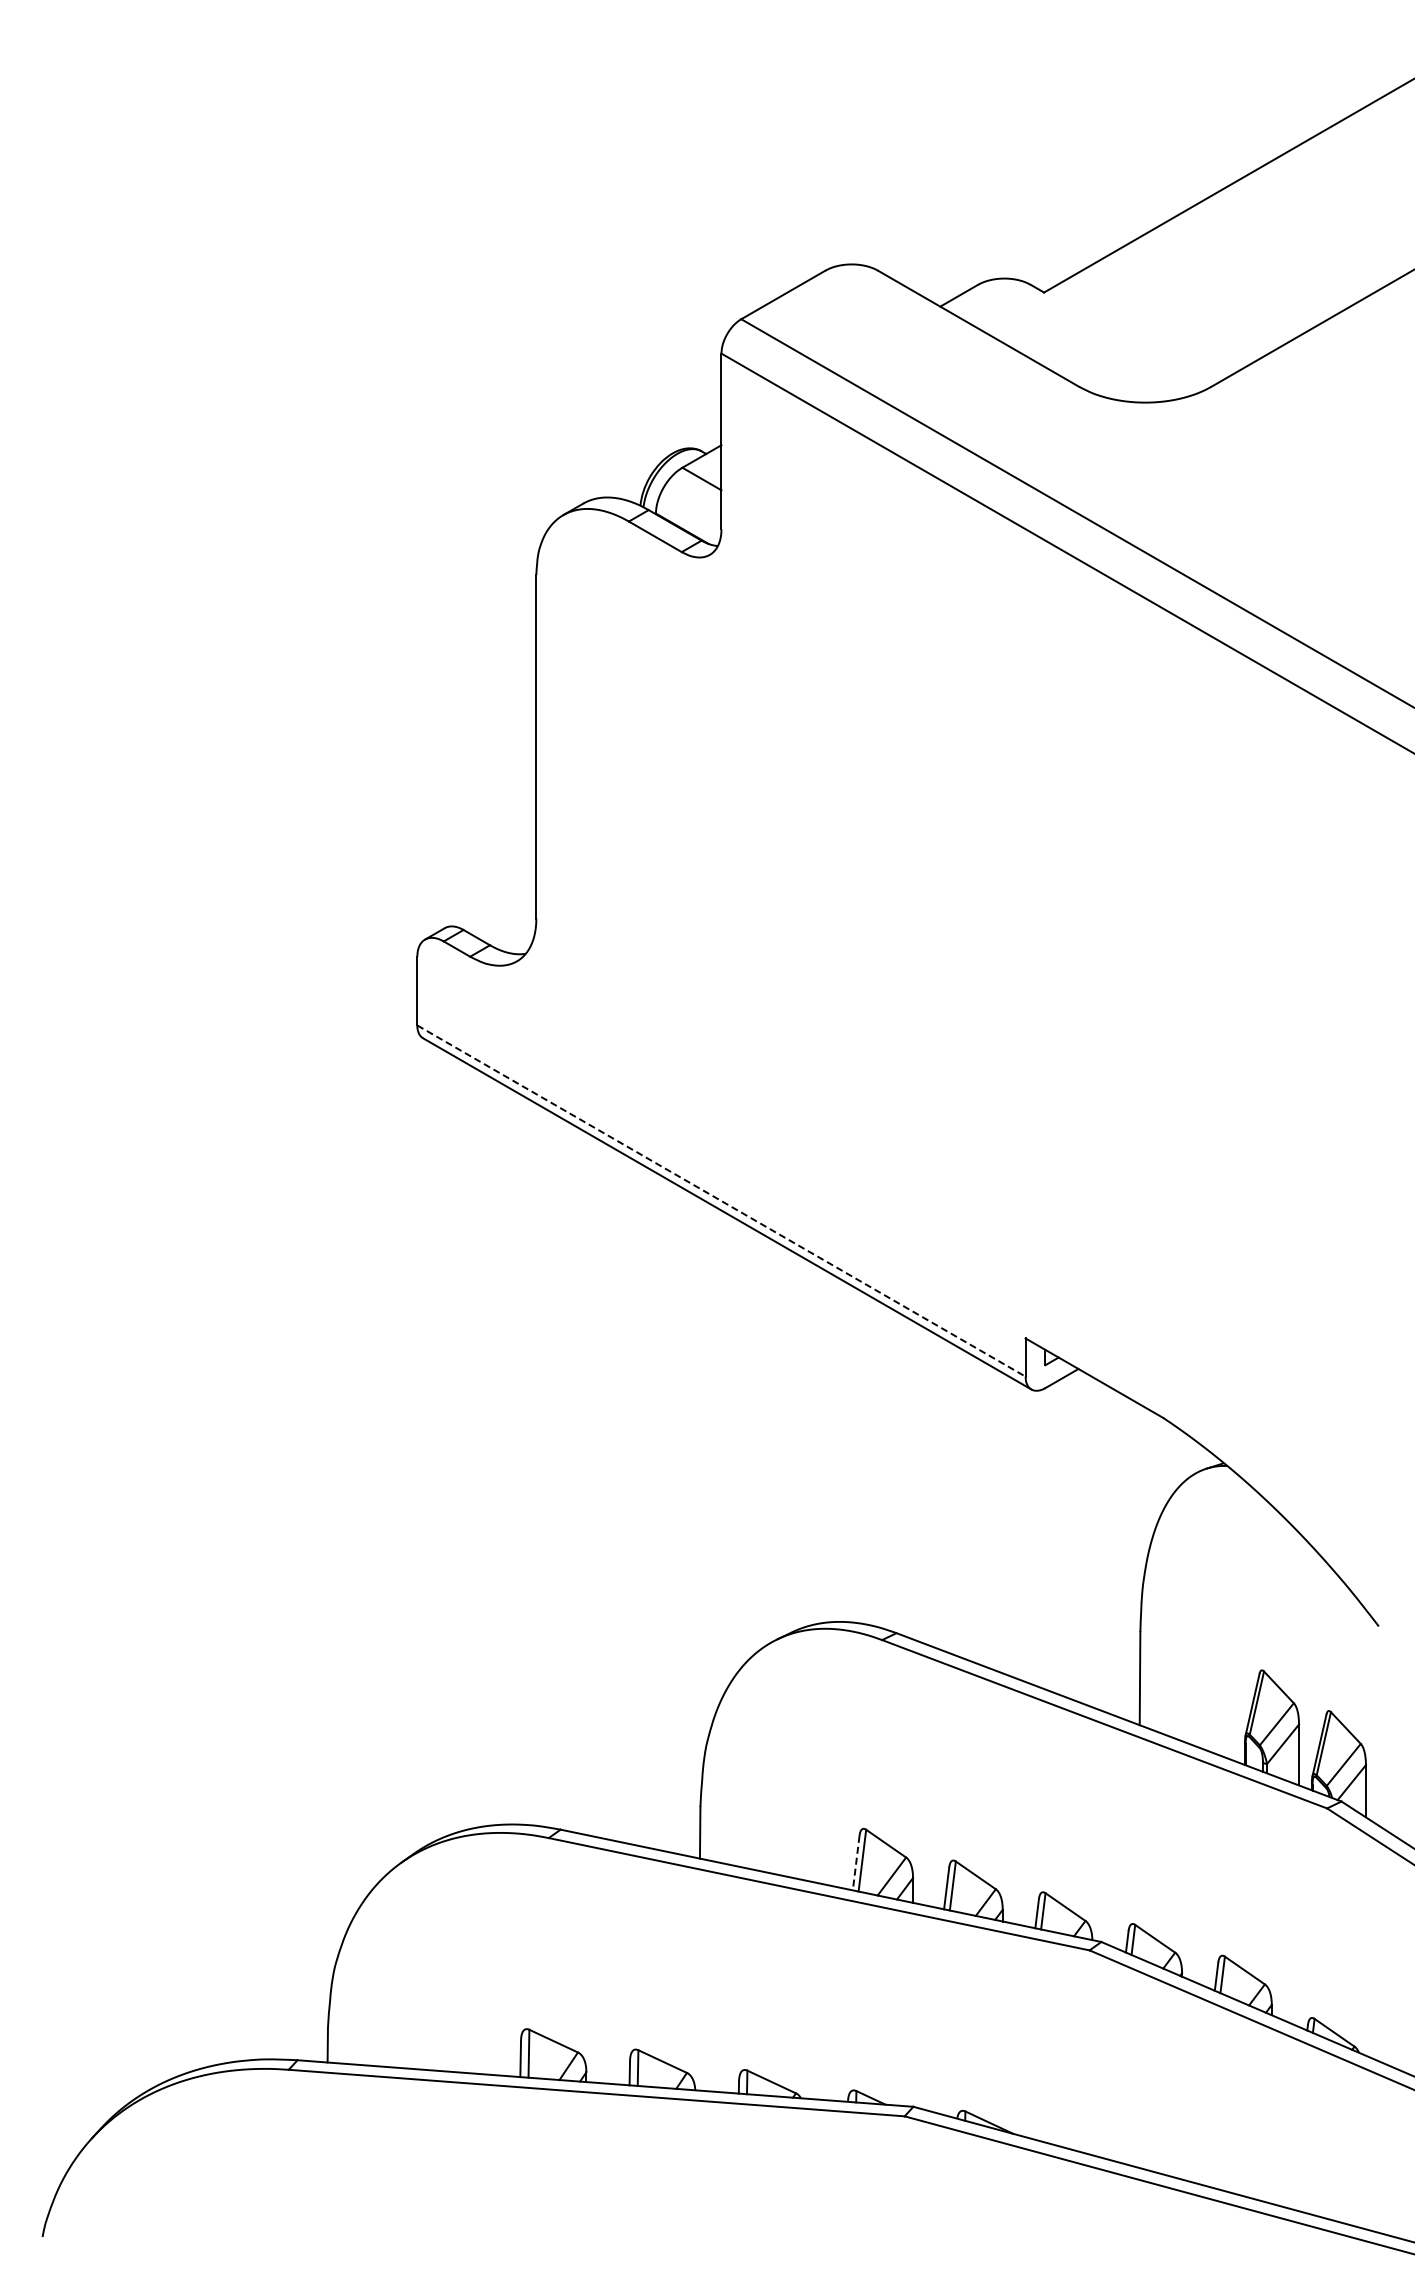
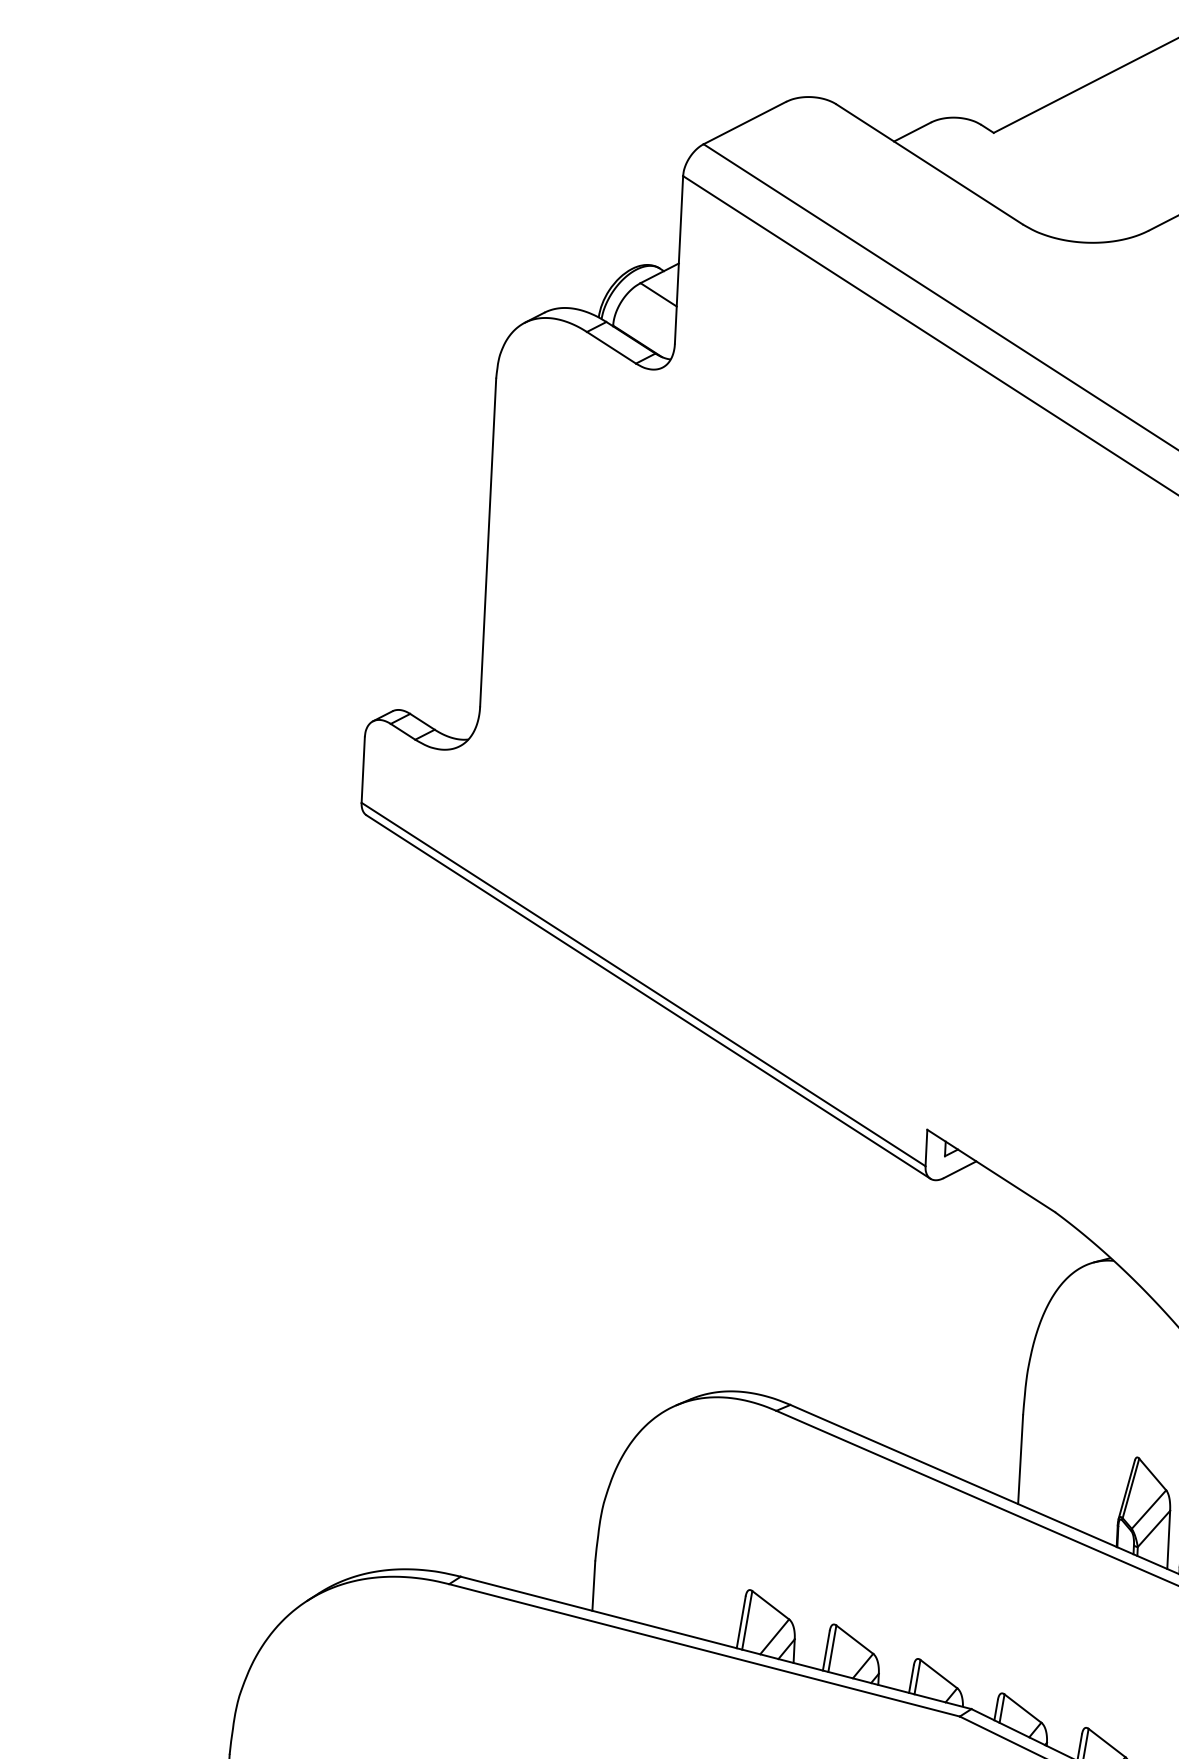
line: (721, 1201) -> (643, 984), dashed -> solid
line: (856, 1863) -> (741, 1622), dashed -> solid

